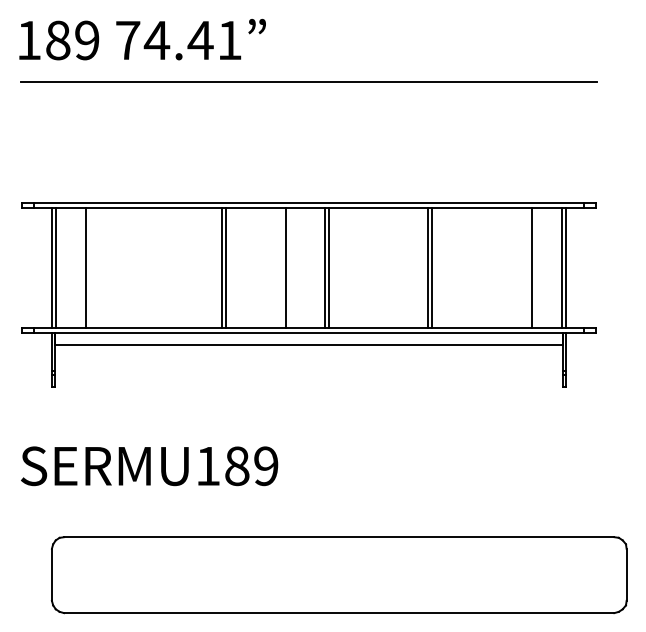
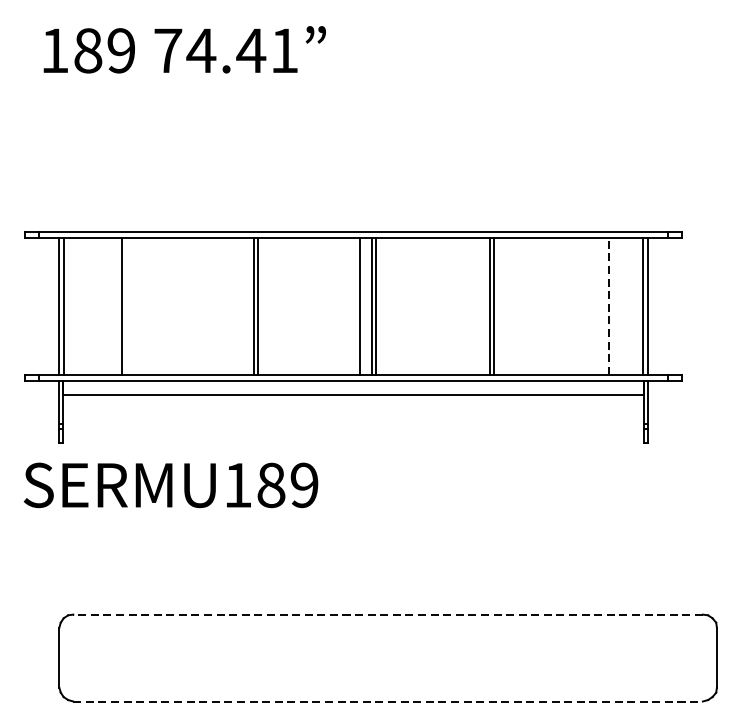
text: (142, 39) -> (184, 49), moved
line: (308, 81) -> (352, 93), removed
line: (85, 267) -> (121, 306), moved
line: (286, 267) -> (360, 306), moved
line: (531, 267) -> (608, 306), solid -> dashed
text: (149, 466) -> (170, 485), moved
line: (338, 537) -> (387, 614), solid -> dashed
line: (339, 613) -> (388, 701), solid -> dashed

